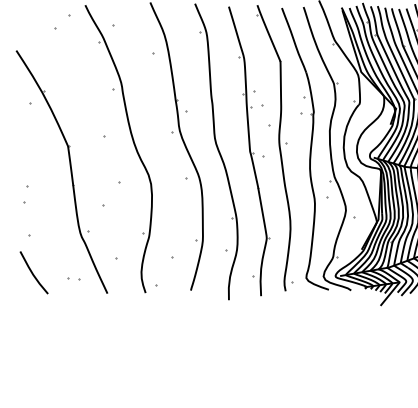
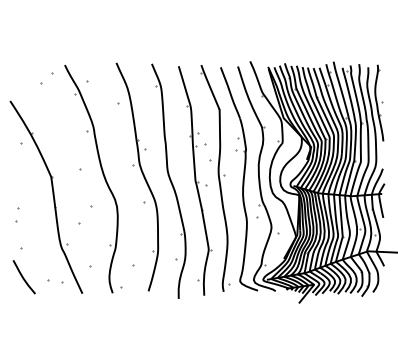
part: (73, 278) -> (55, 281), size x1.6

